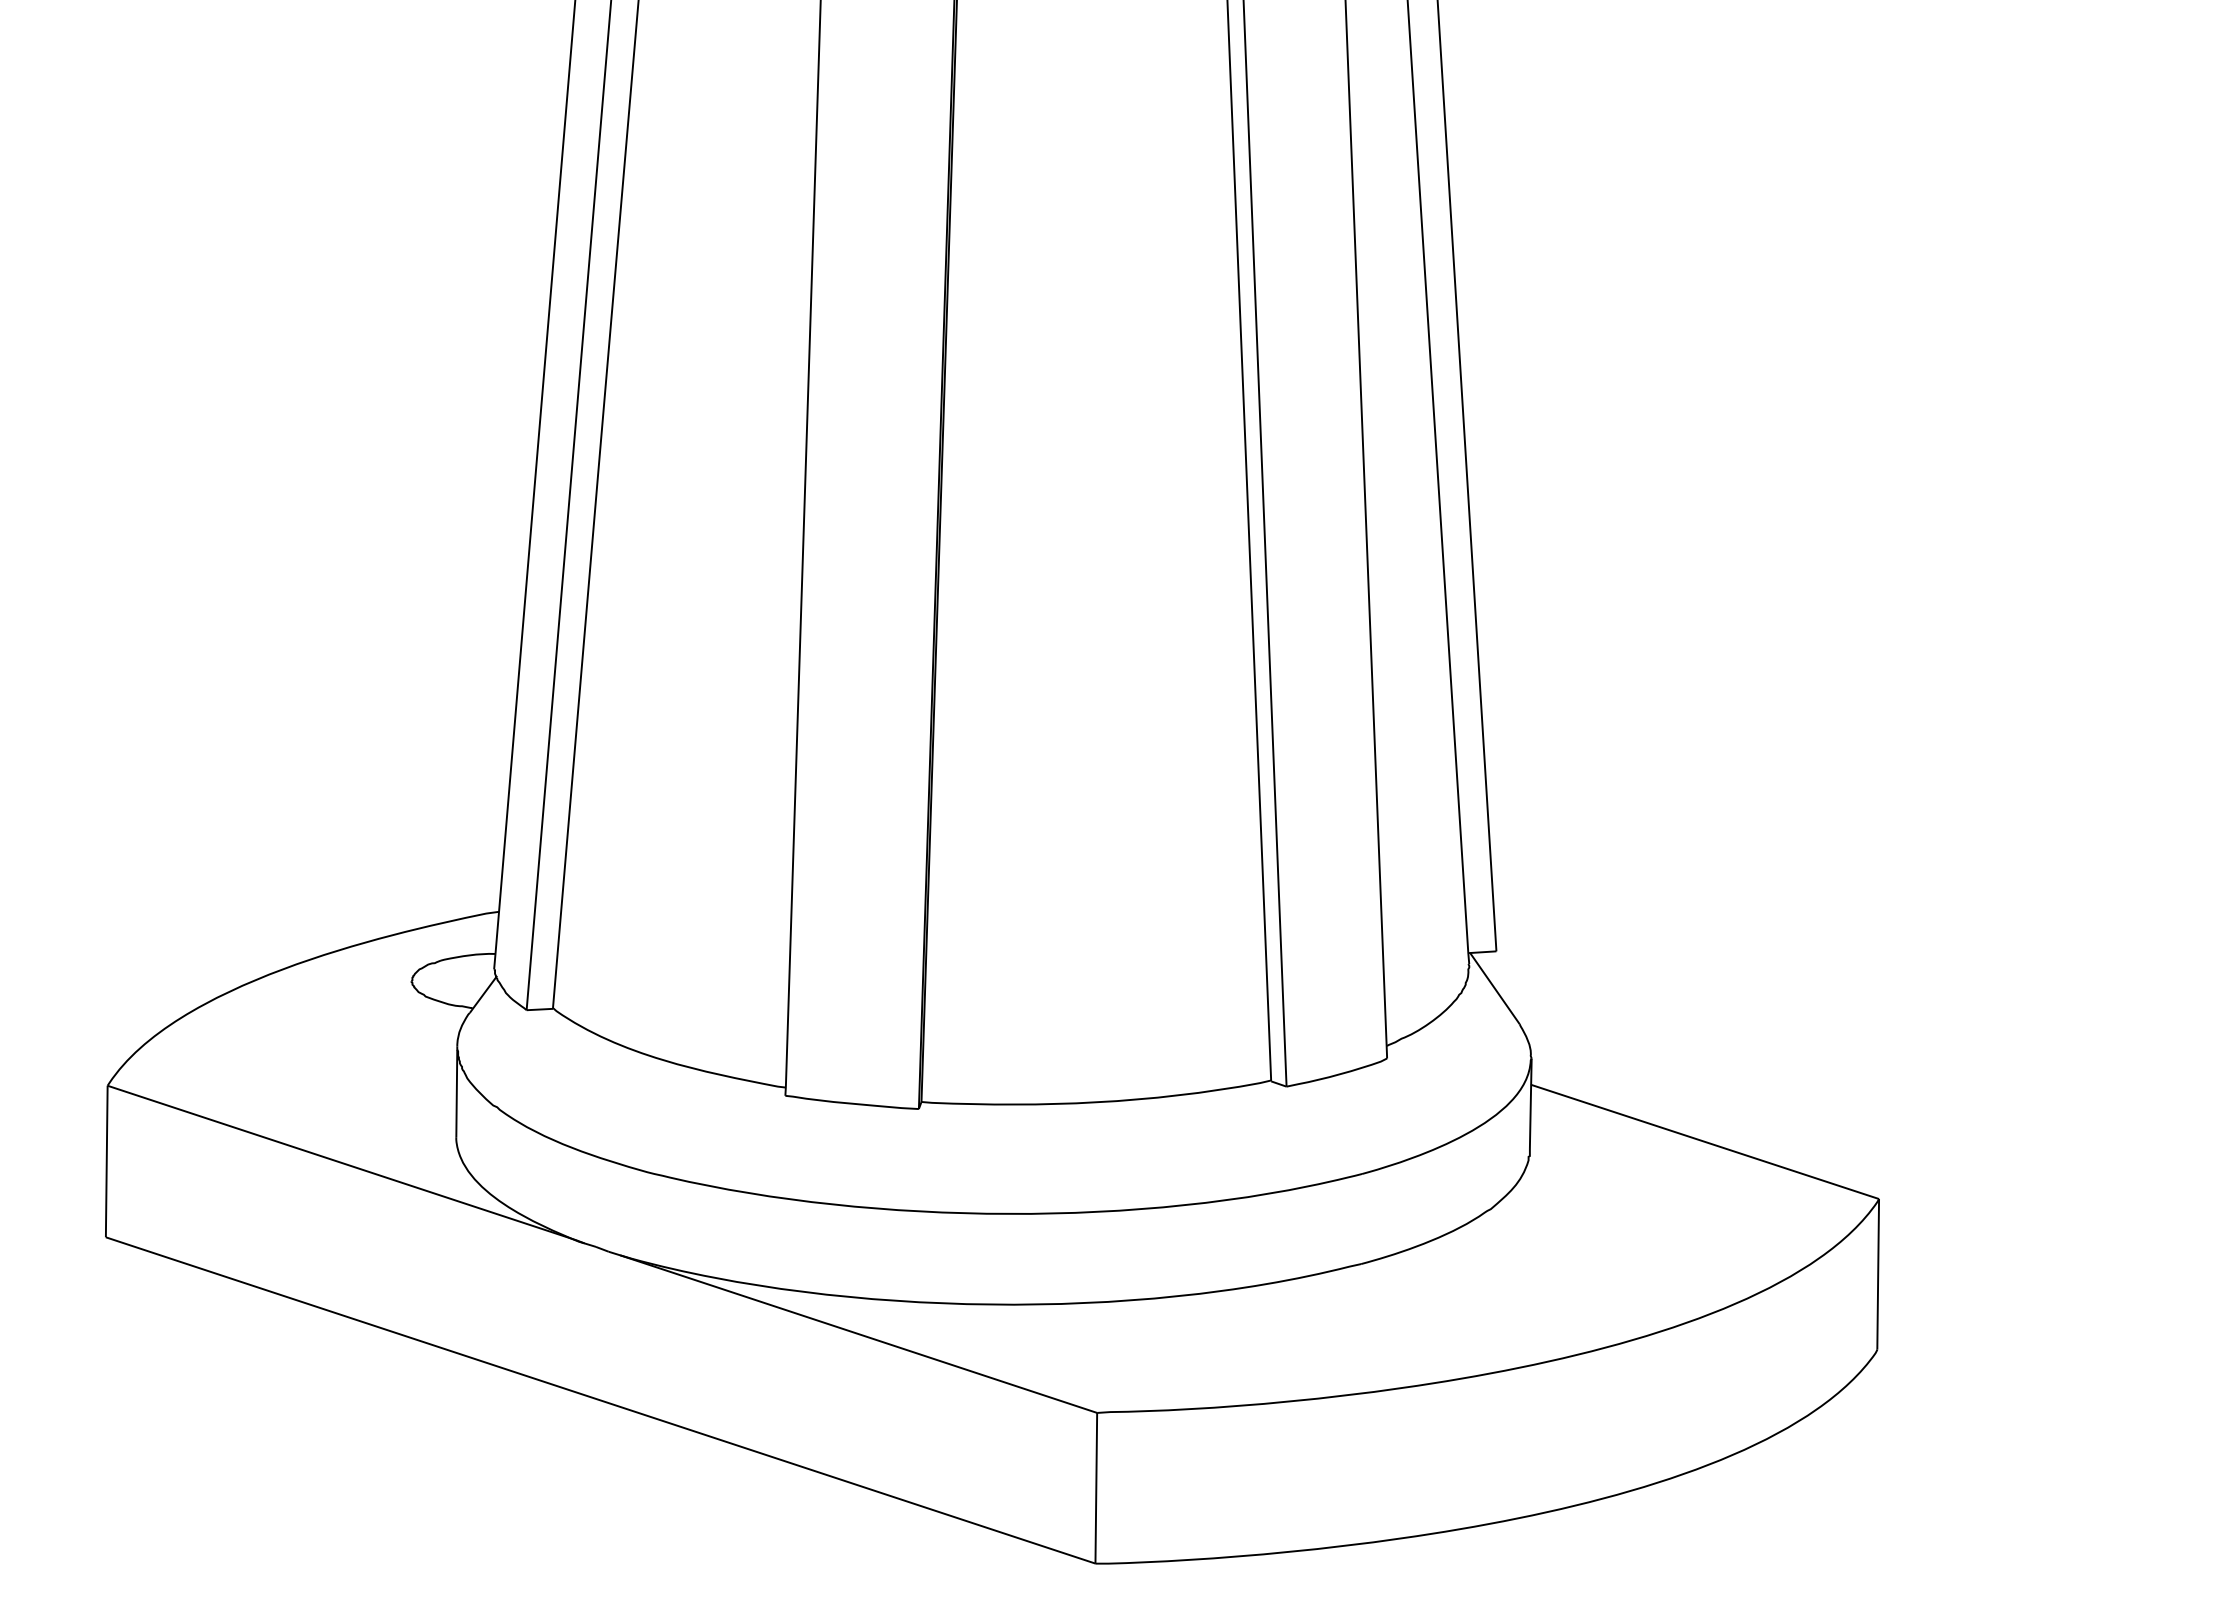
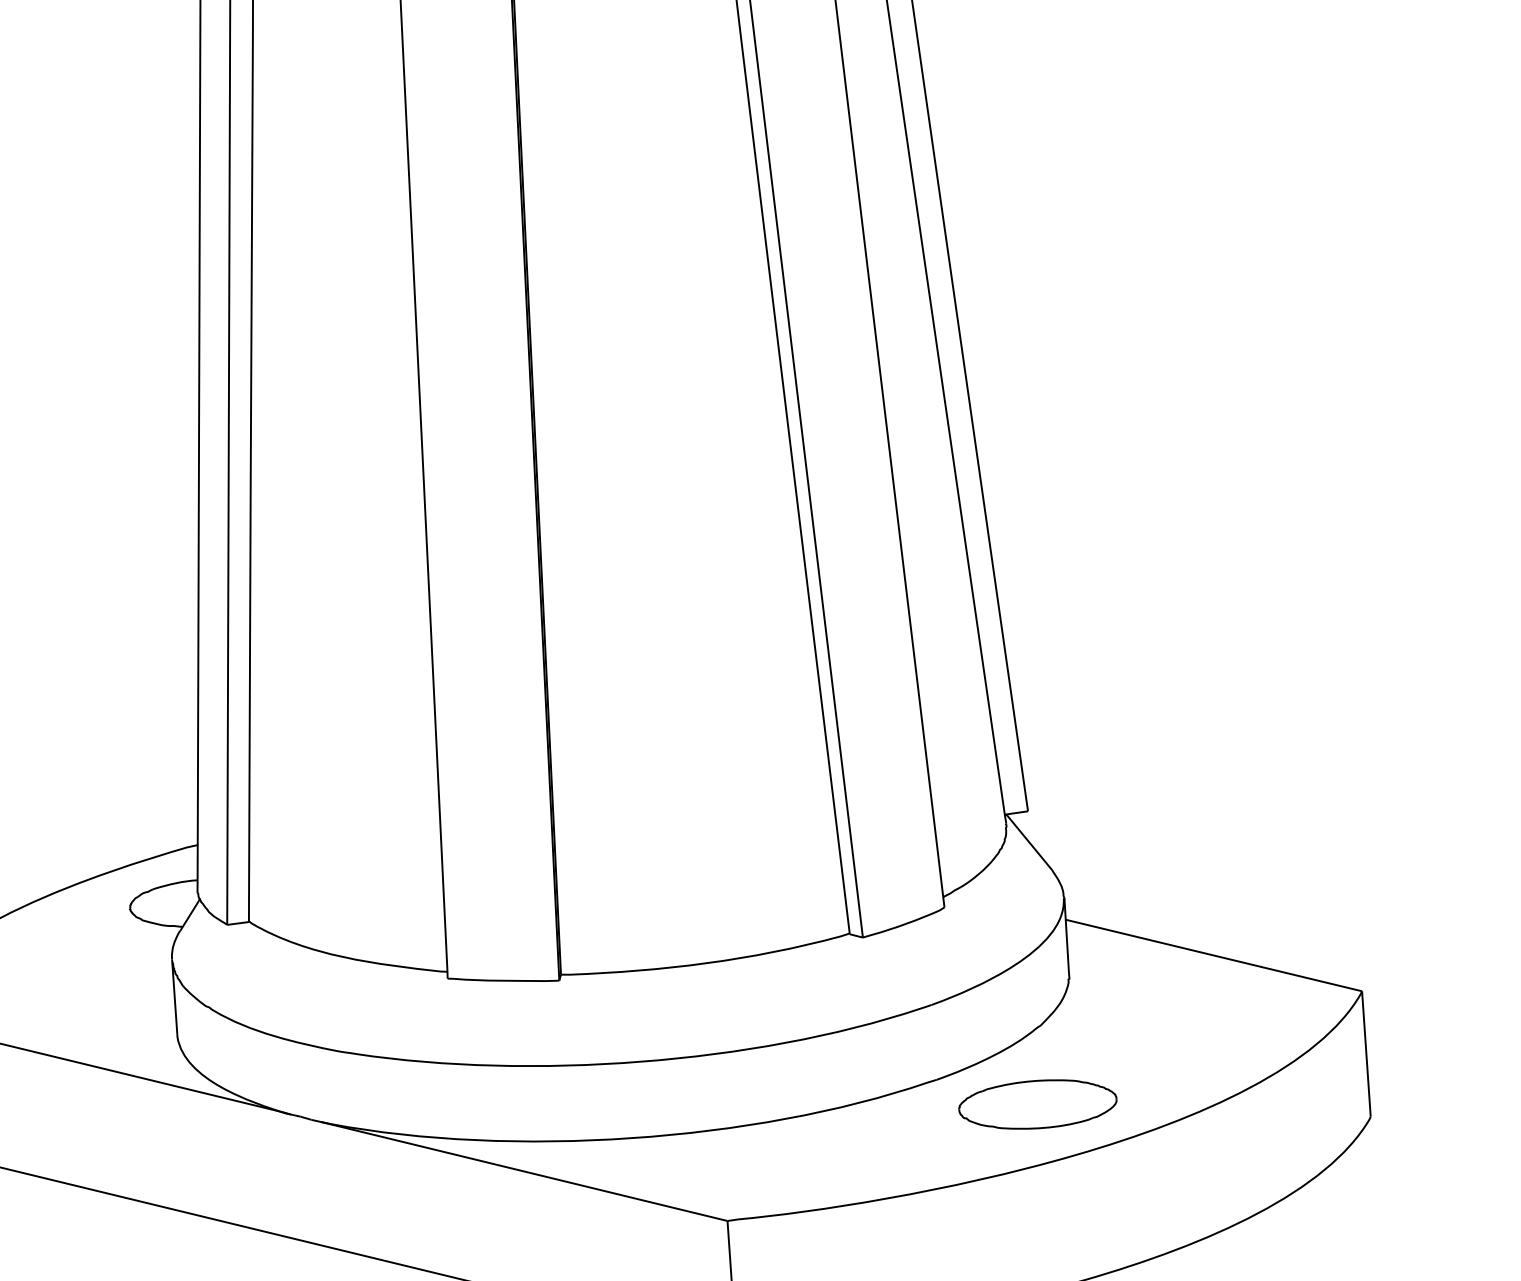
part: (1479, 1303) -> (1037, 1104), added

